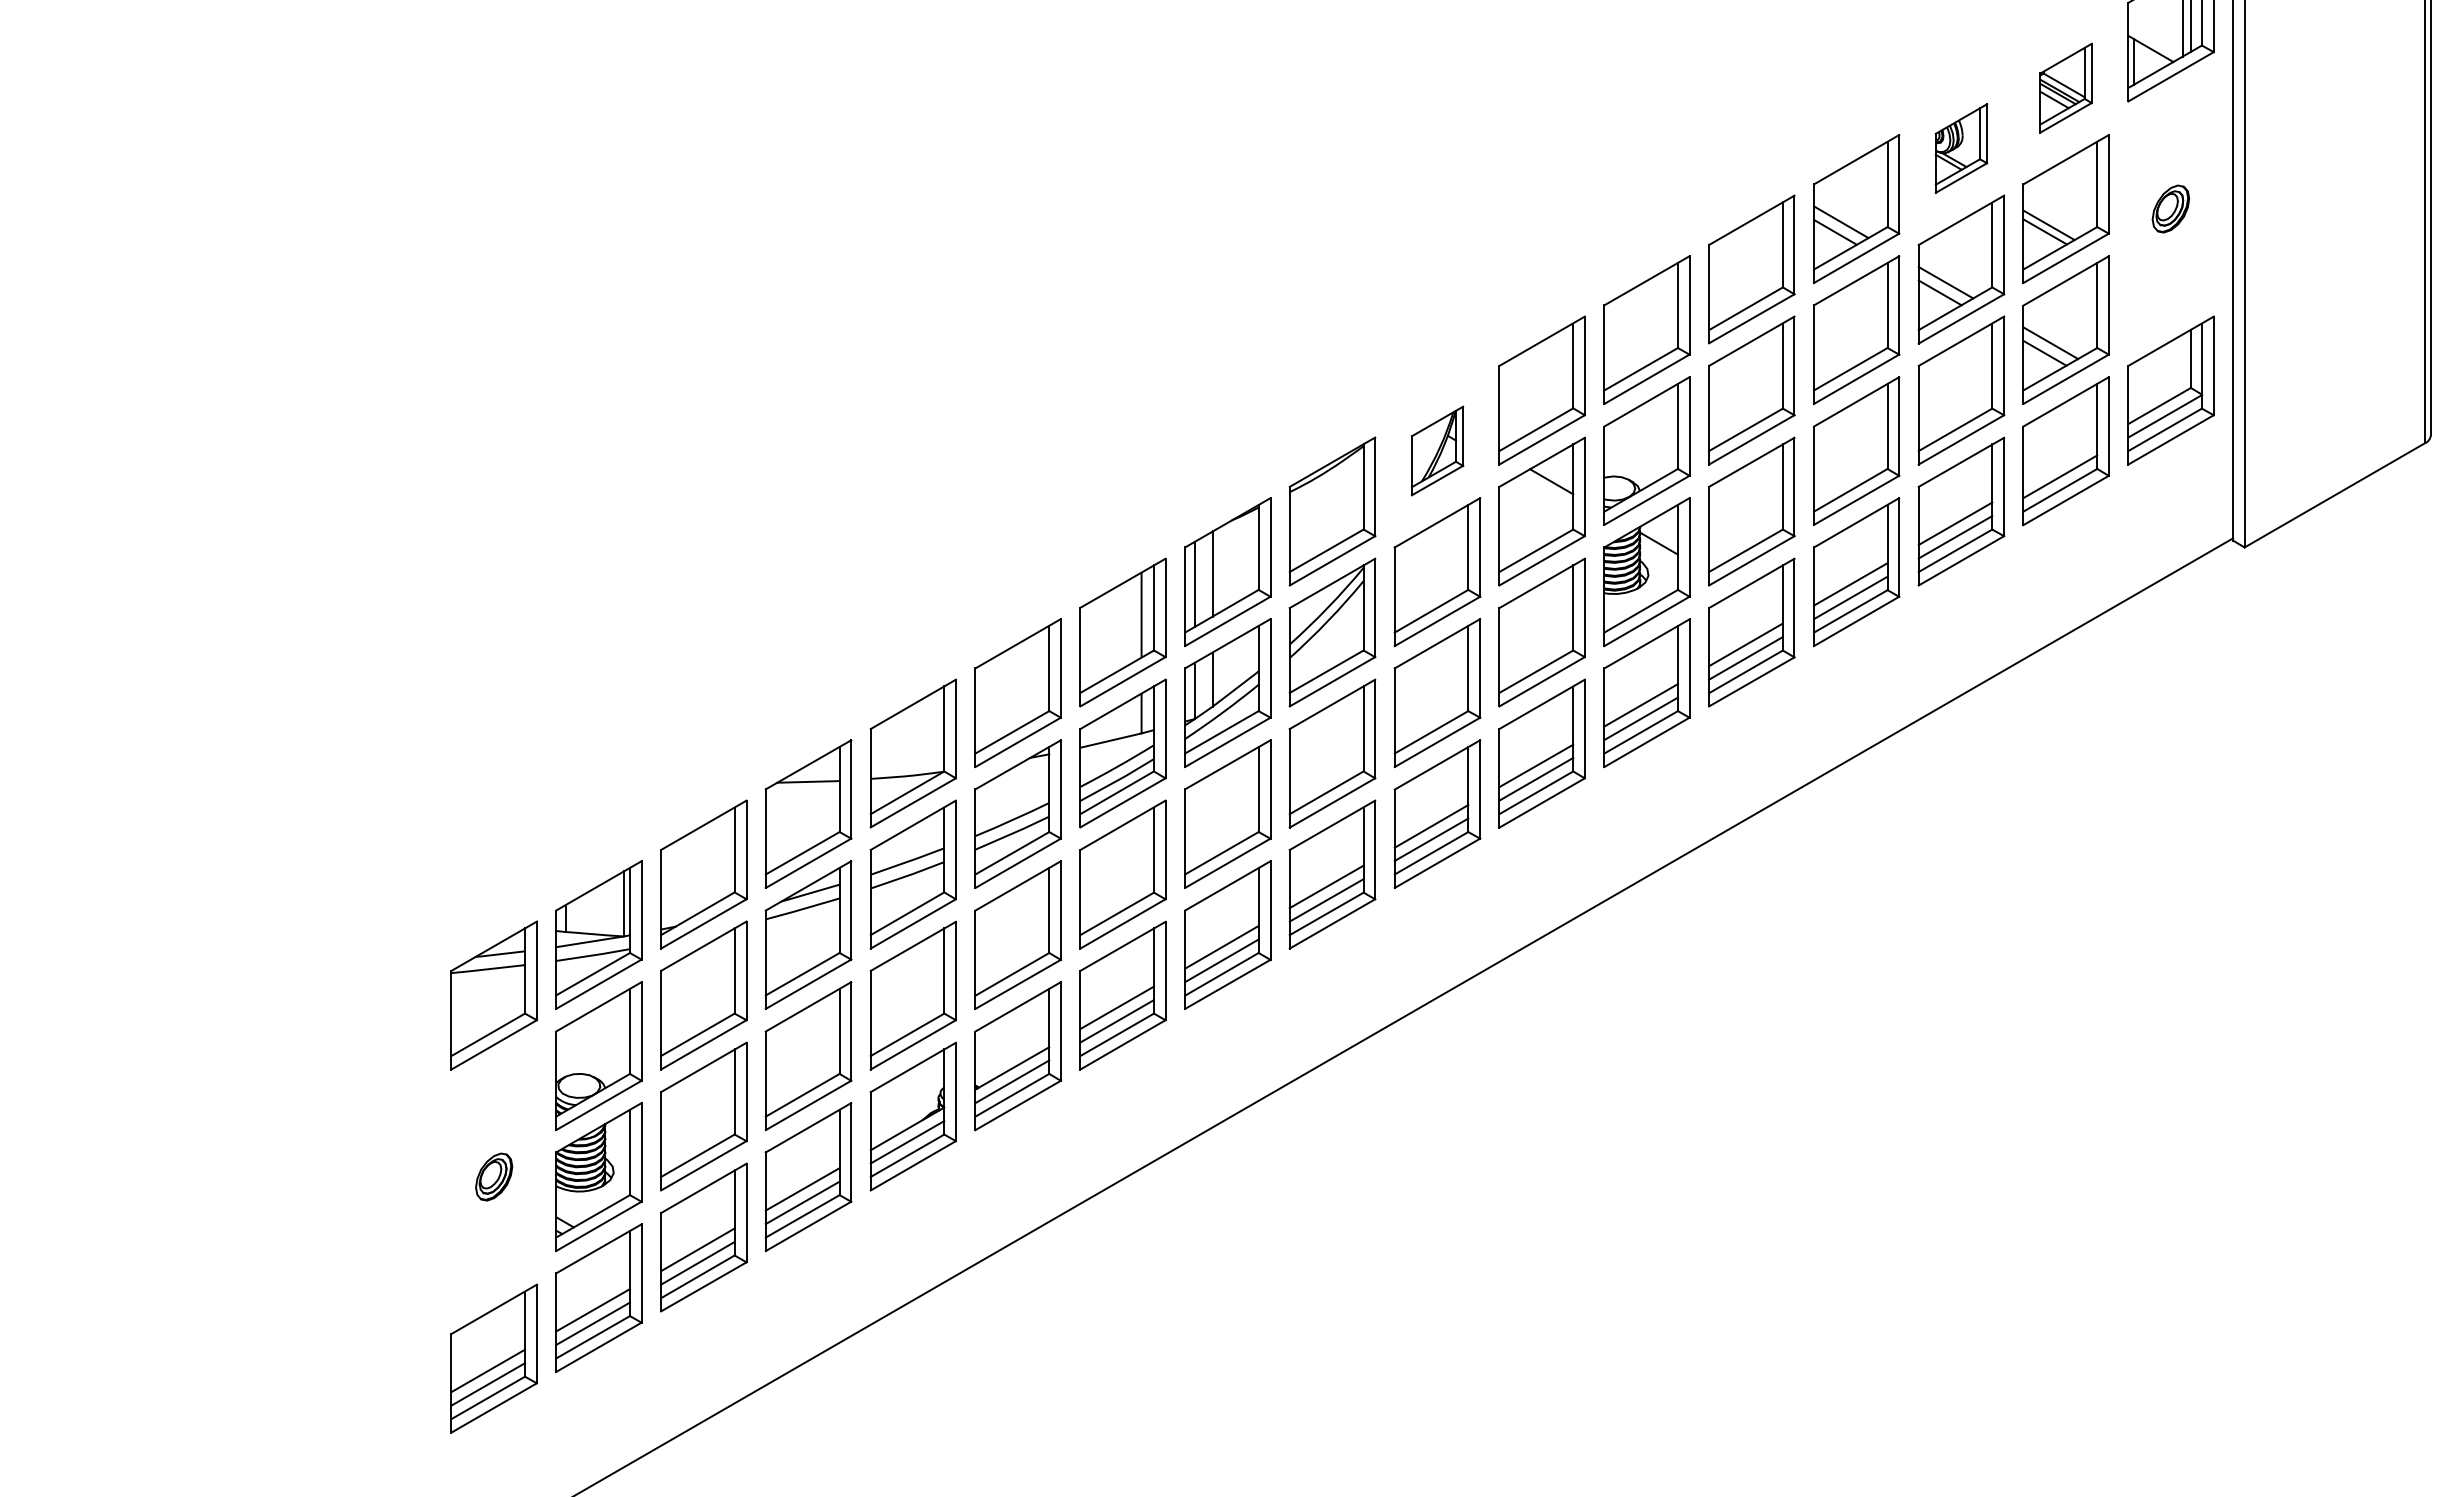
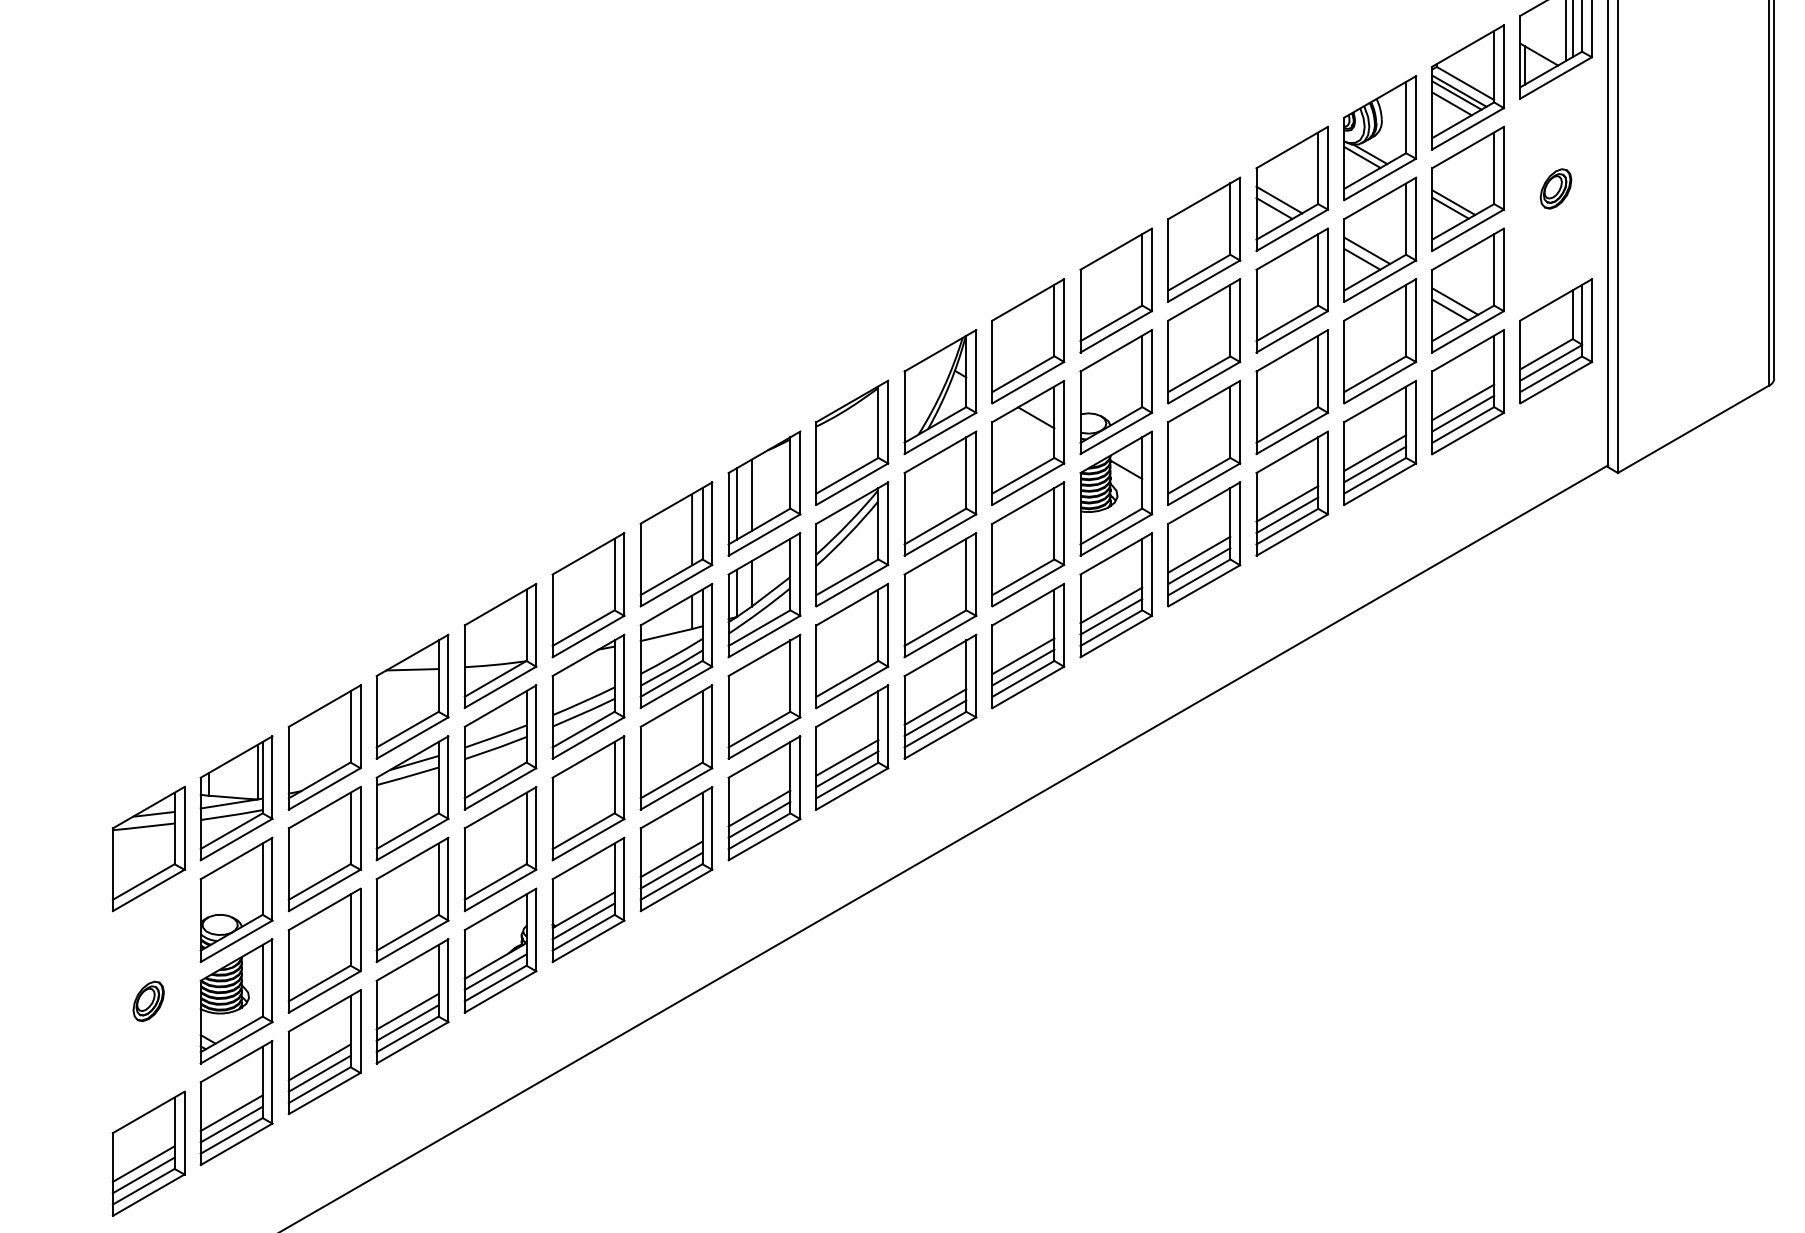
part: (2065, 88) -> (1467, 87), size x1.67
part: (1961, 148) -> (1380, 138), size x1.67
part: (1437, 450) -> (940, 391), size x1.67
line: (2060, 463) -> (1463, 402), added

